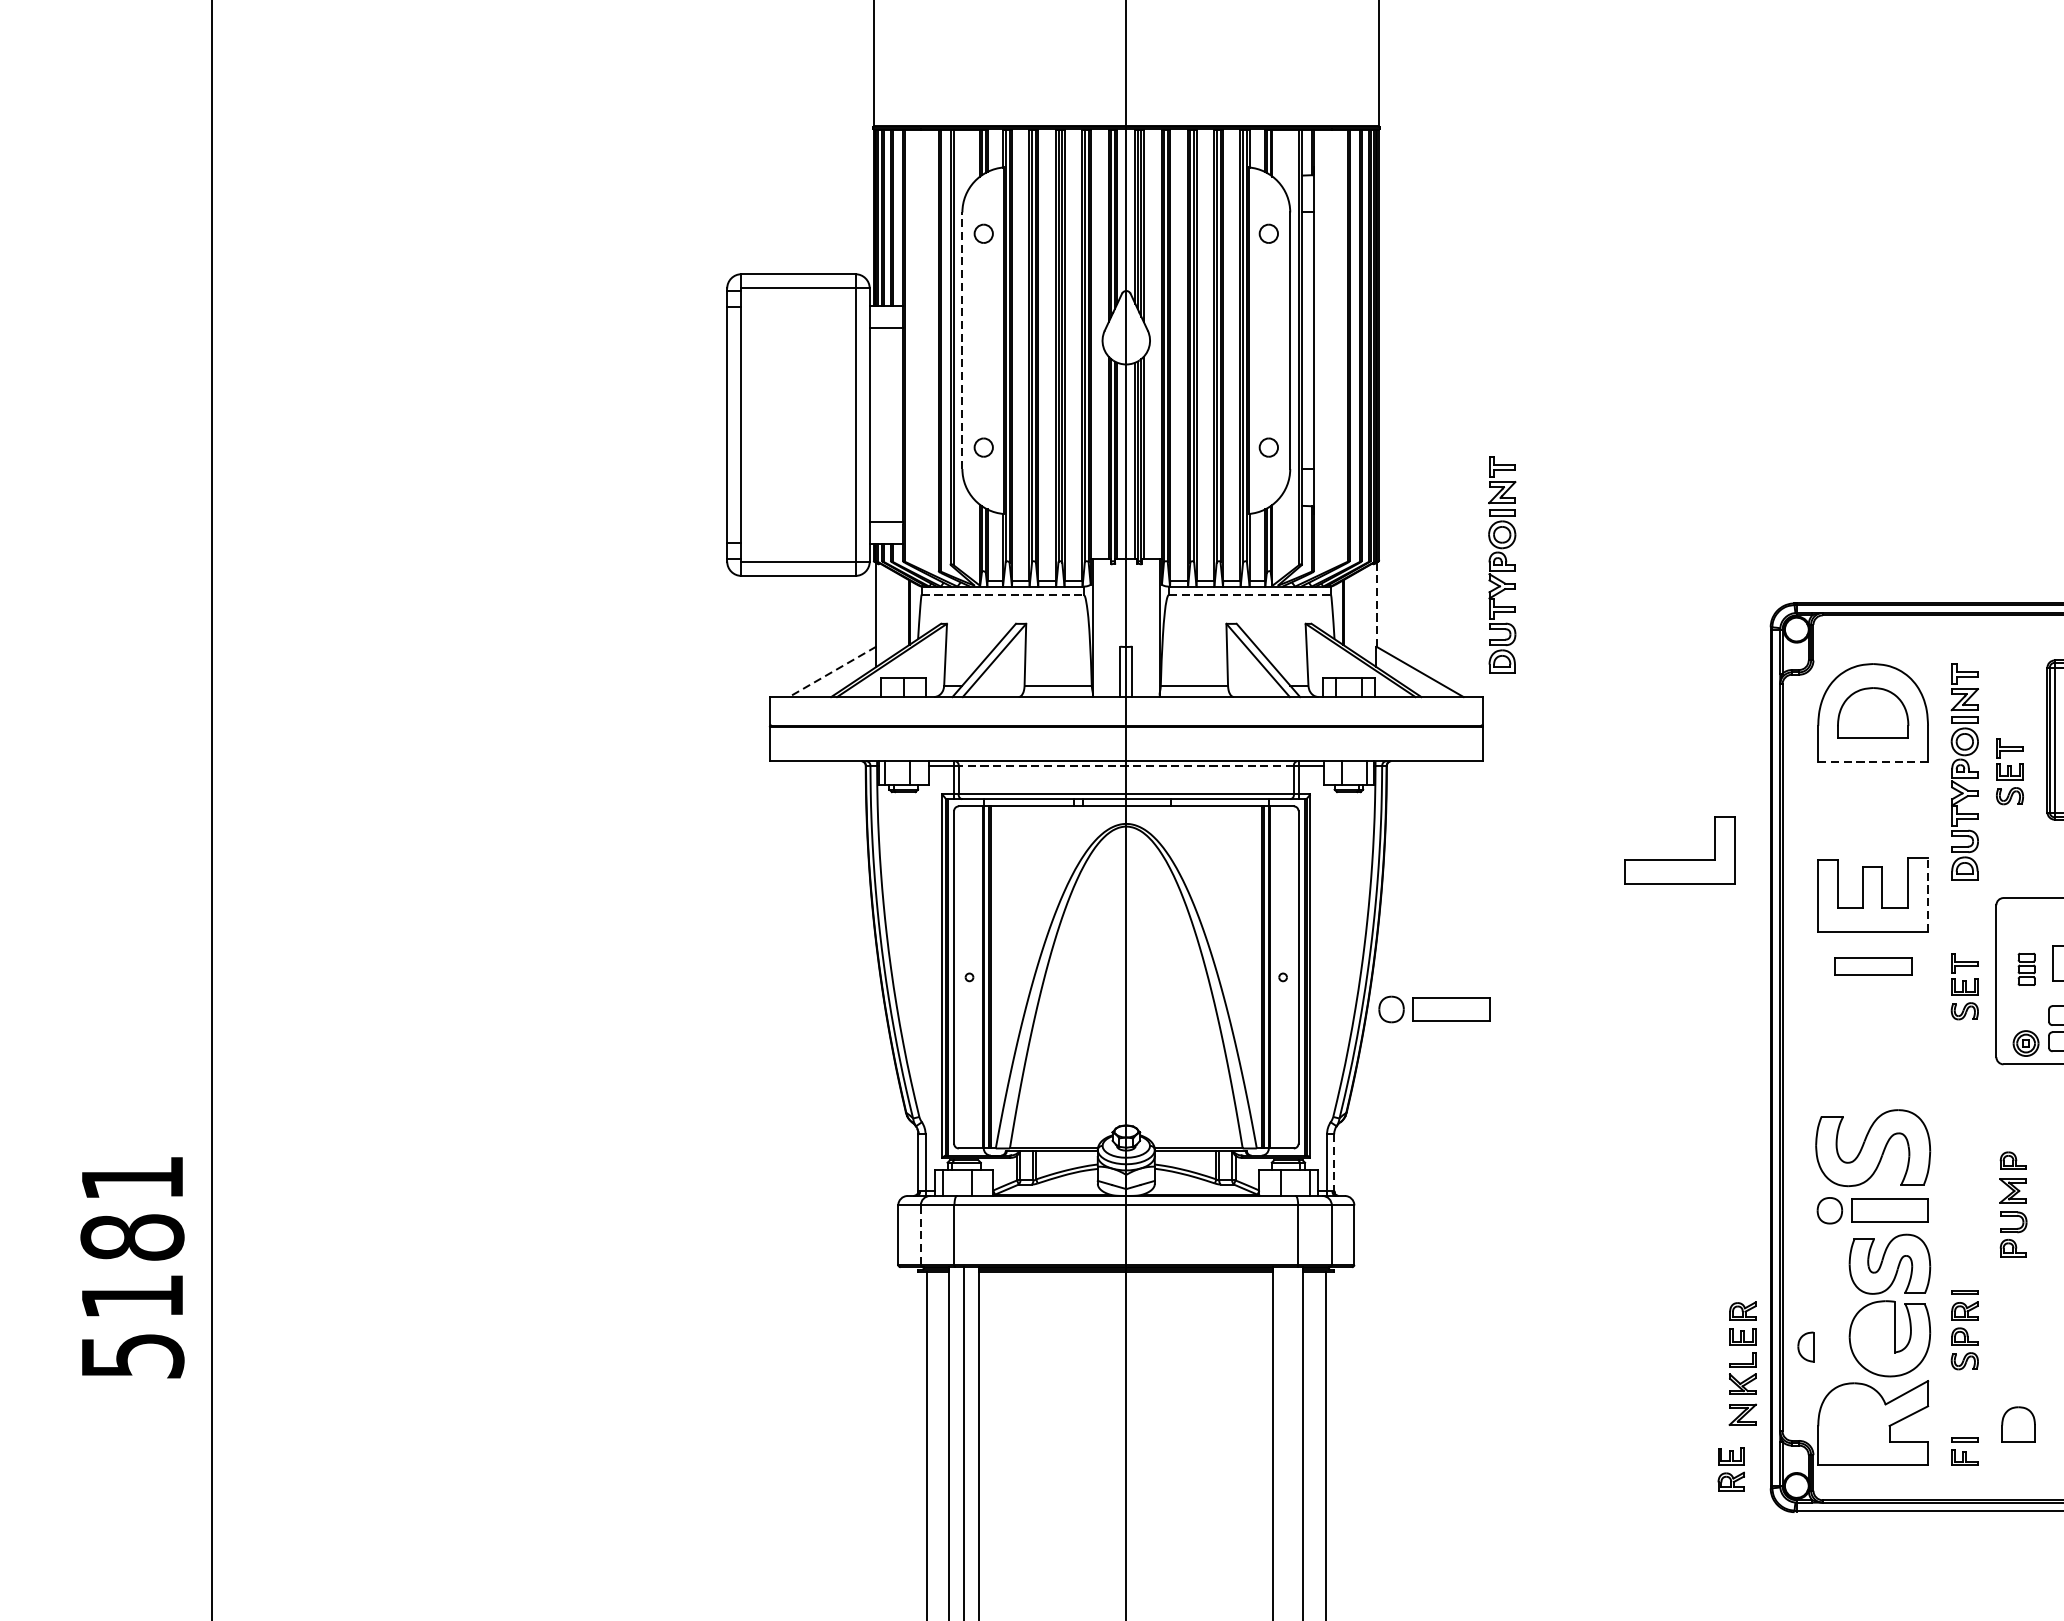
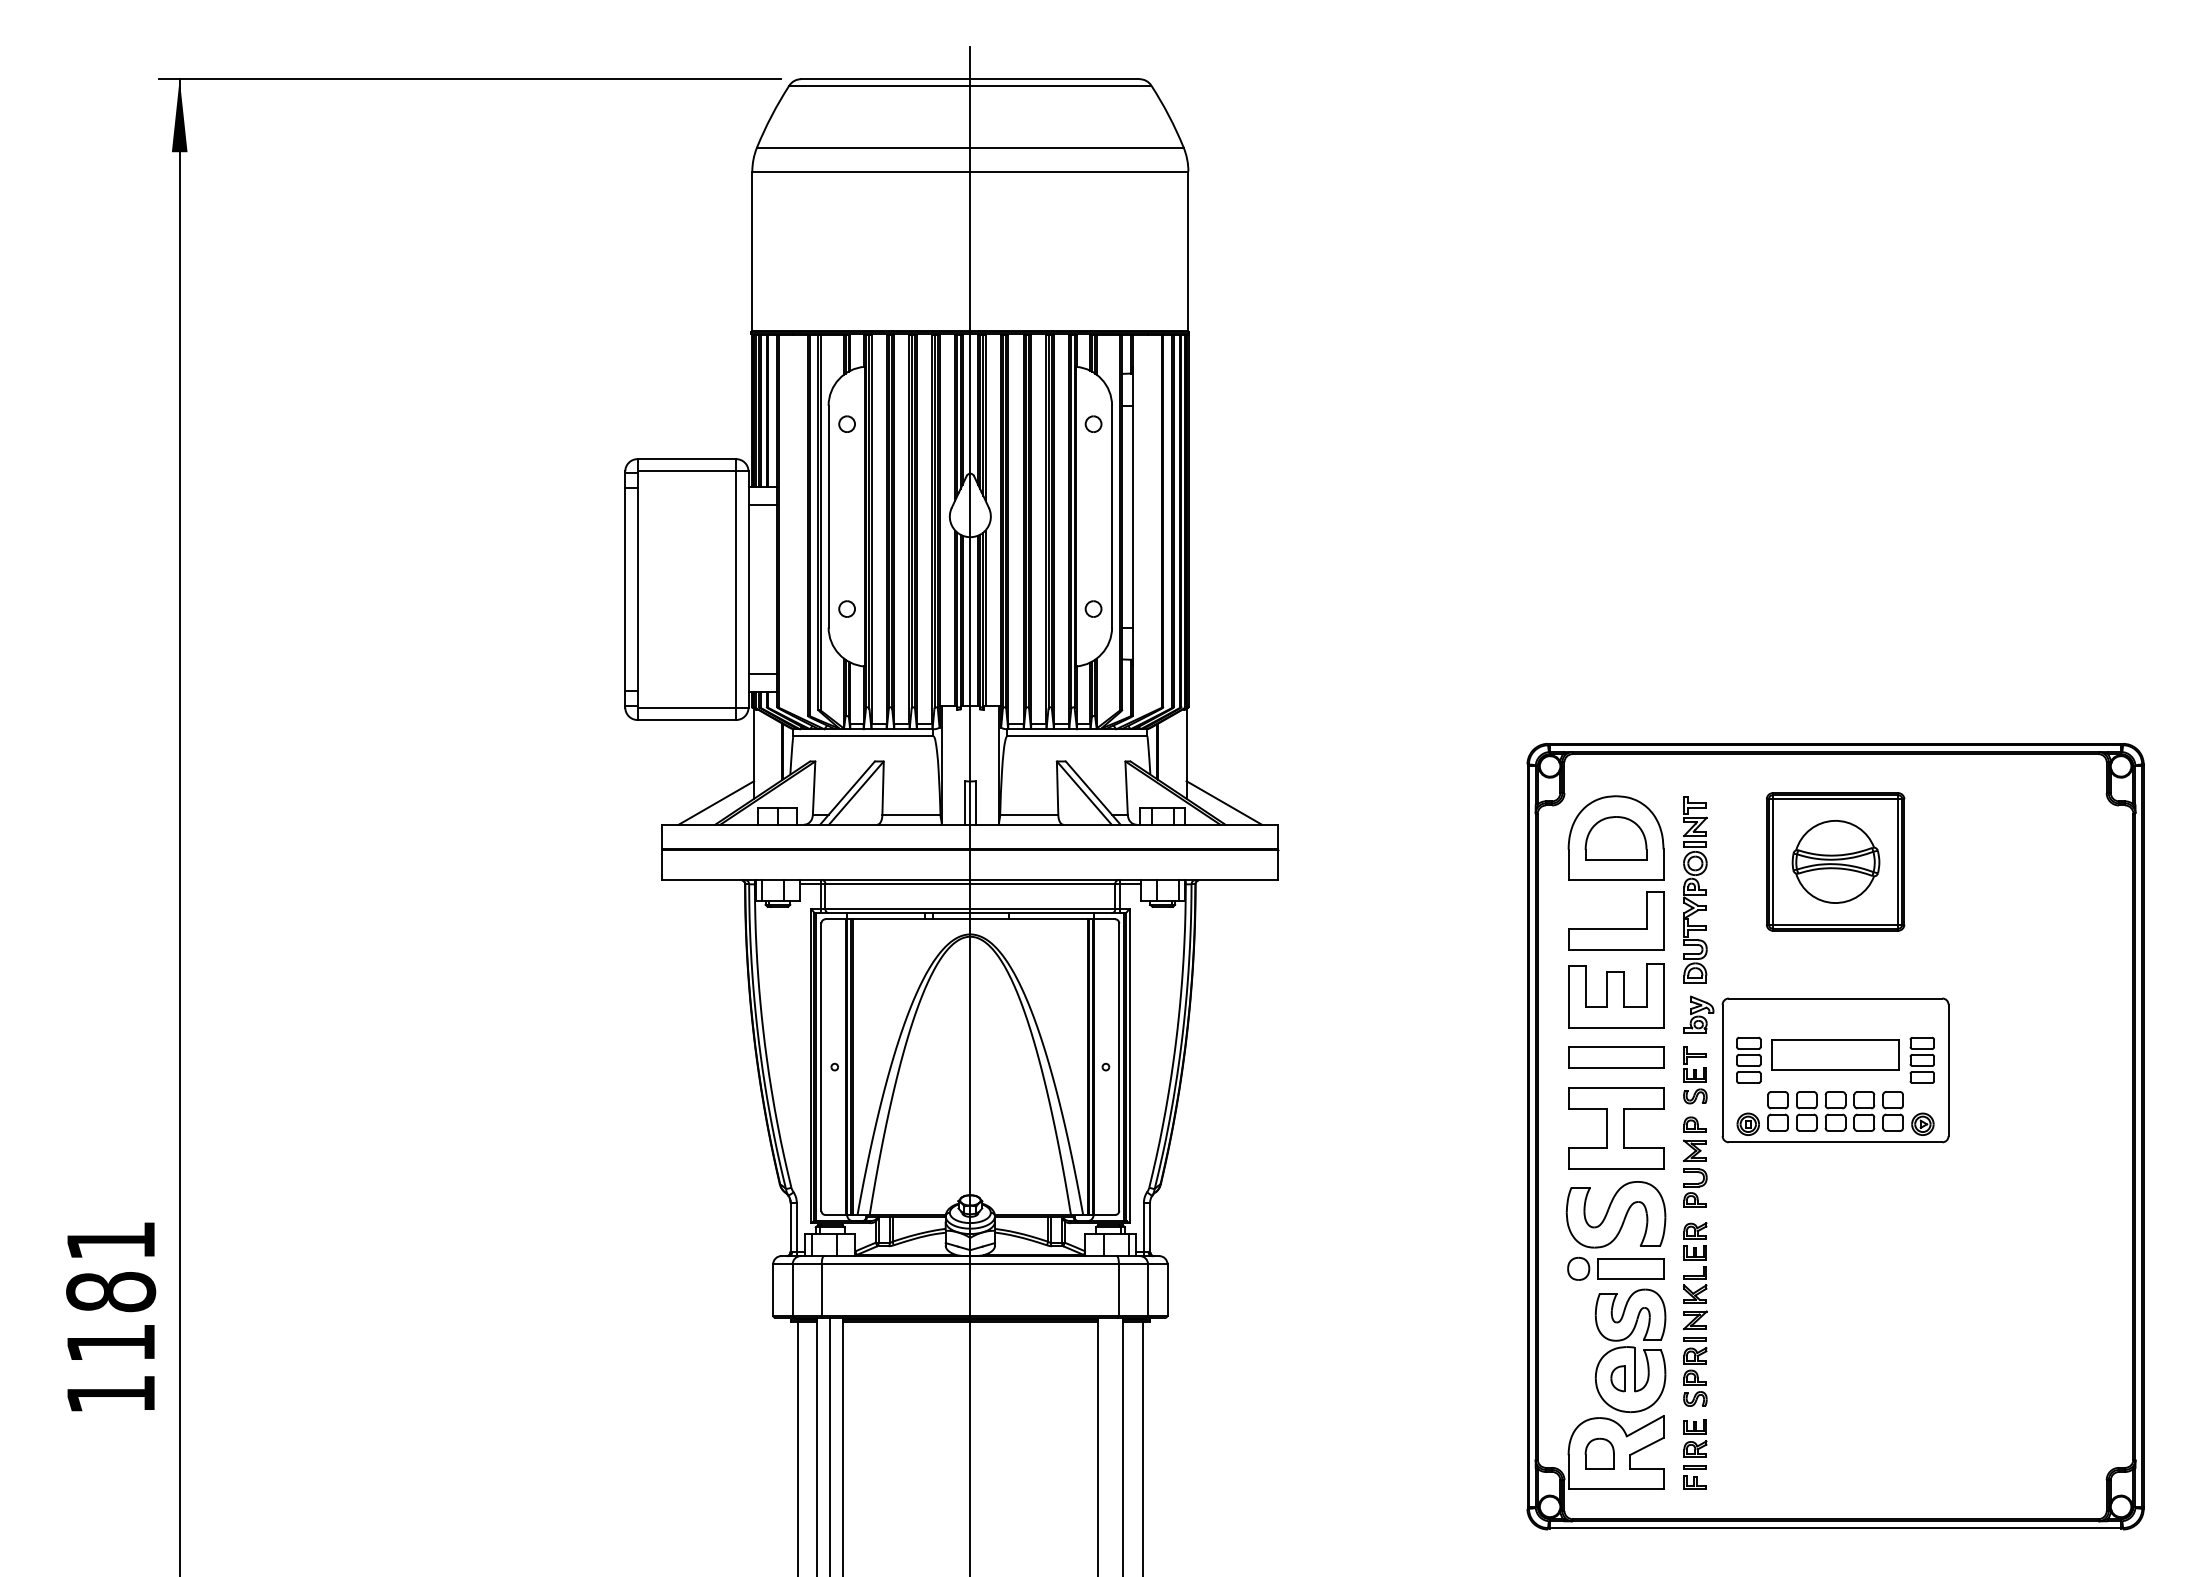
line: (962, 340) -> (828, 516), dashed -> solid
part: (1502, 564) -> (1295, 710), removed
line: (1002, 594) -> (863, 736), dashed -> solid
line: (1250, 594) -> (1077, 736), dashed -> solid
line: (1377, 604) -> (1187, 744), dashed -> solid
line: (832, 671) -> (716, 802), dashed -> solid
line: (1873, 761) -> (1616, 880), dashed -> solid
line: (1126, 766) -> (970, 884), dashed -> solid
part: (2010, 771) -> (1734, 889), removed
part: (1680, 858) -> (1616, 928), moved
line: (1928, 894) -> (1663, 995), dashed -> solid
part: (1968, 916) -> (1698, 1014), added
part: (1873, 966) -> (1616, 1057), size x1.43
part: (2026, 968) -> (1748, 1059), size x1.67
part: (1434, 1009) -> (1236, 1094), removed
part: (1873, 1048) -> (1616, 1128), added
line: (1334, 1162) -> (1150, 1227), dashed -> solid
part: (2013, 1203) -> (1695, 1161), moved
line: (920, 1234) -> (792, 1289), dashed -> solid
part: (1805, 1346) -> (1617, 1378), moved
text: (132, 1356) -> (111, 1394), 5181 -> 1181
part: (1742, 1362) -> (1695, 1275), moved
part: (2018, 1424) -> (1599, 1453), moved
part: (1731, 1469) -> (1695, 1438), moved

